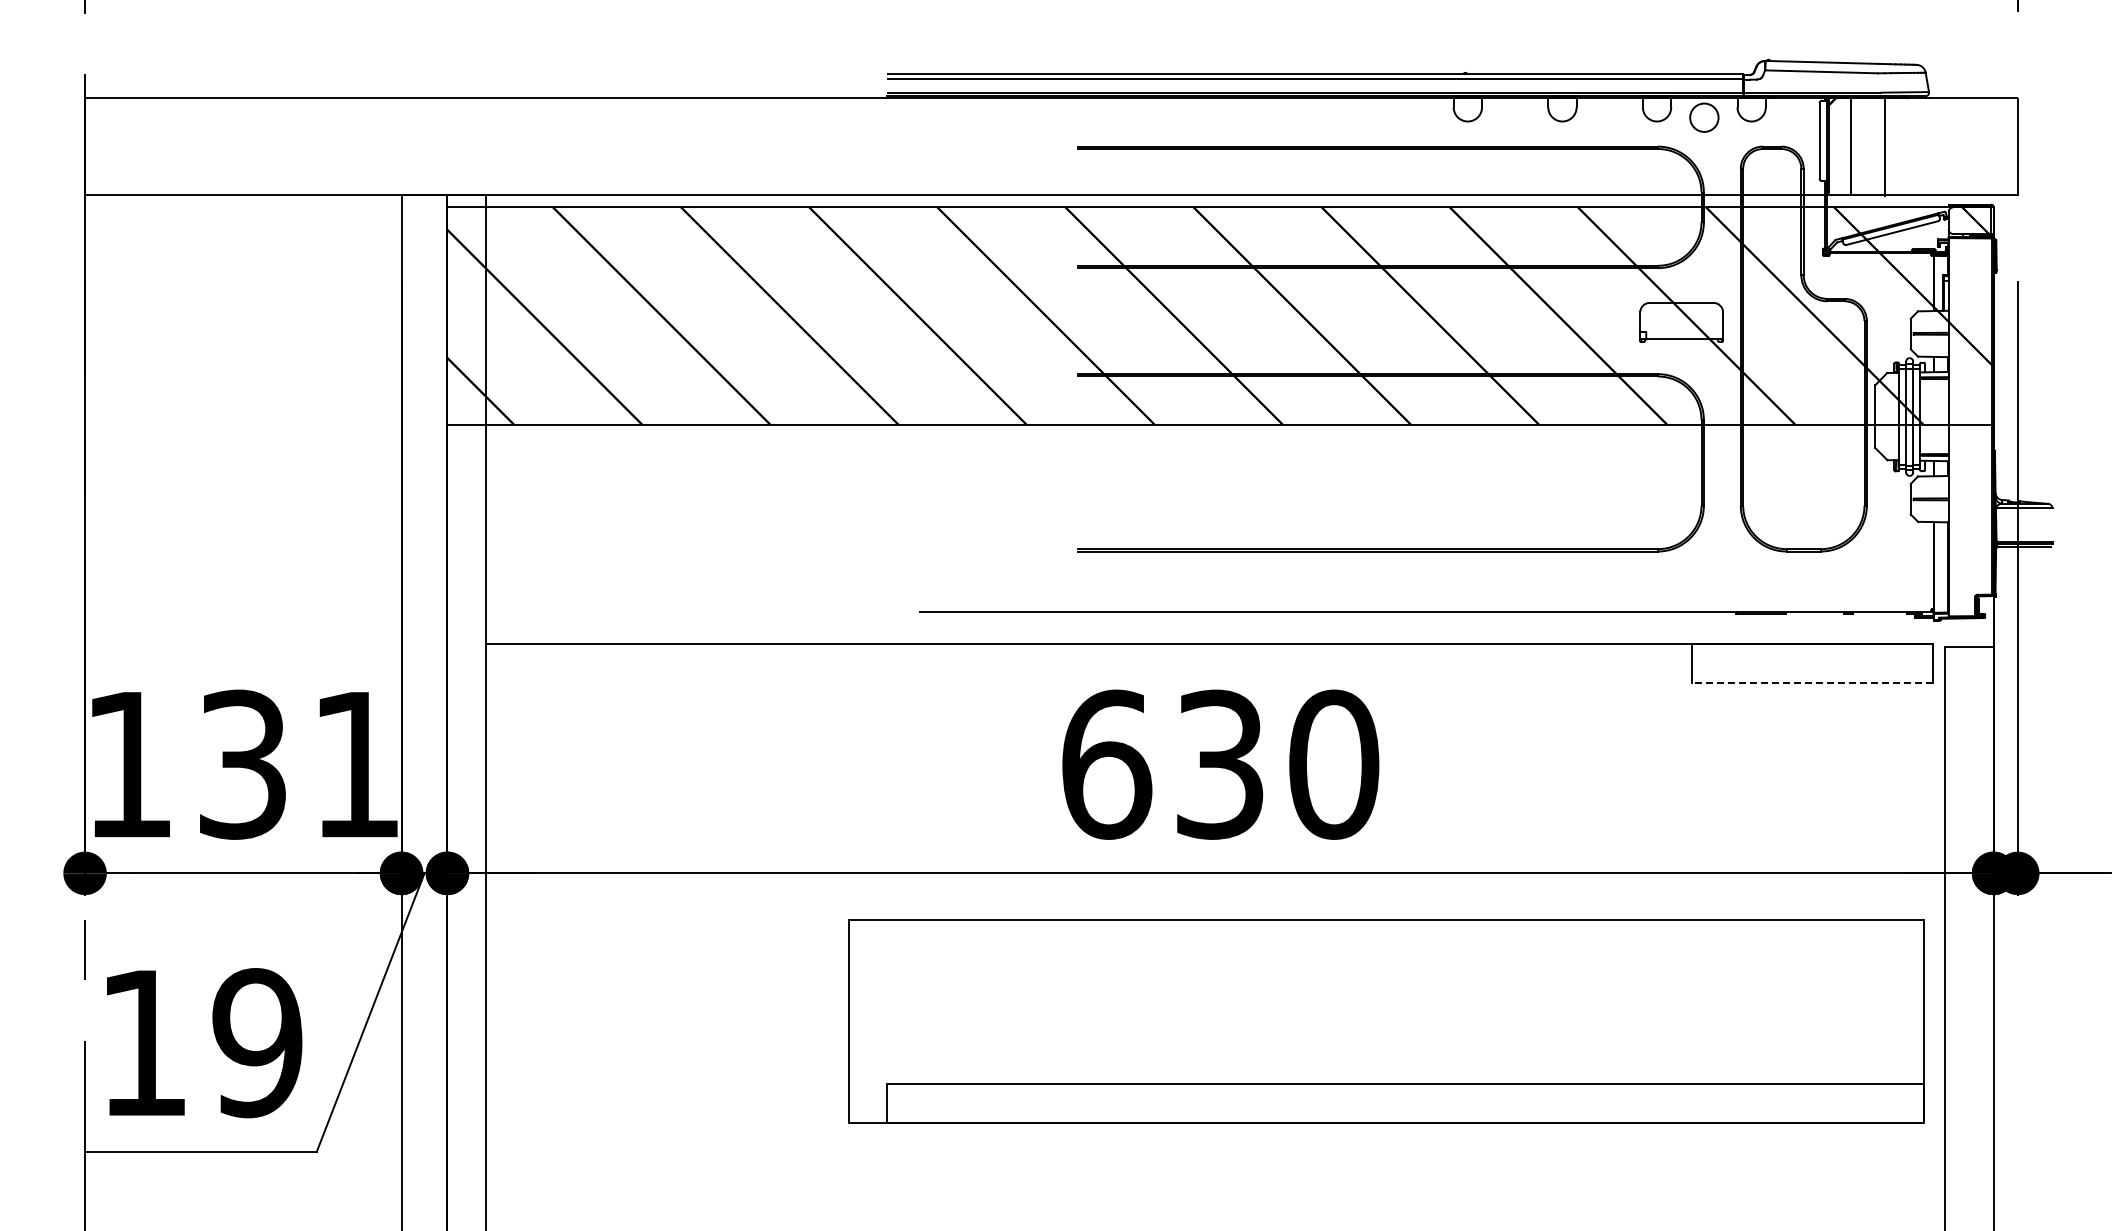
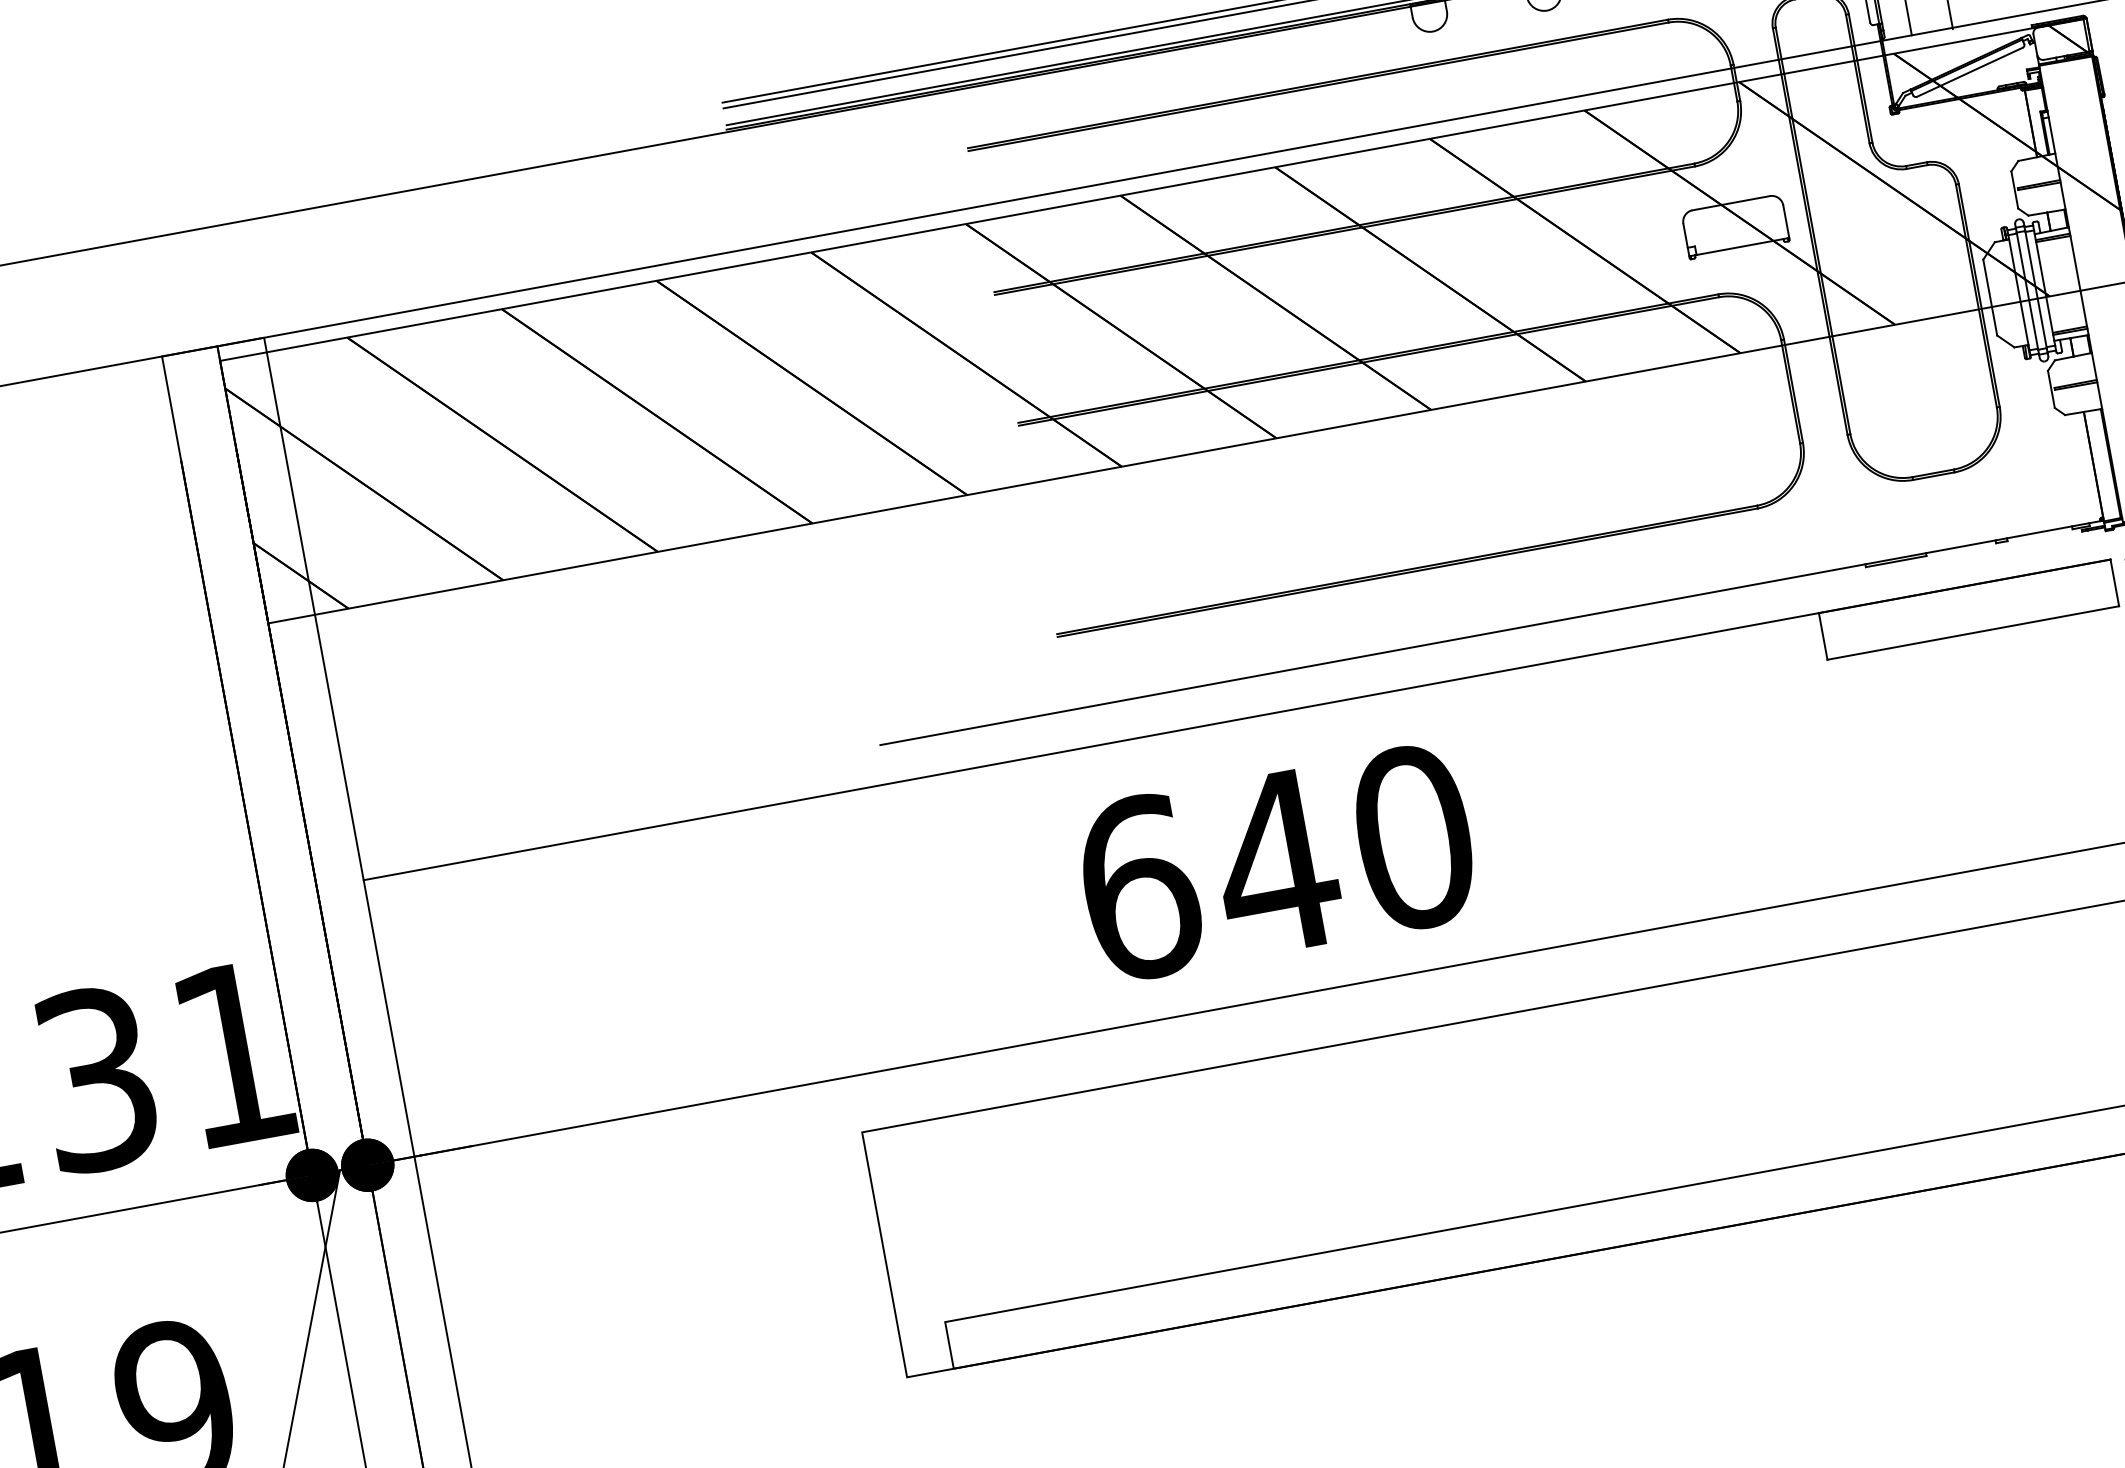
line: (1812, 683) -> (1973, 633), dashed -> solid
text: (1219, 764) -> (1275, 862), 630 -> 640

